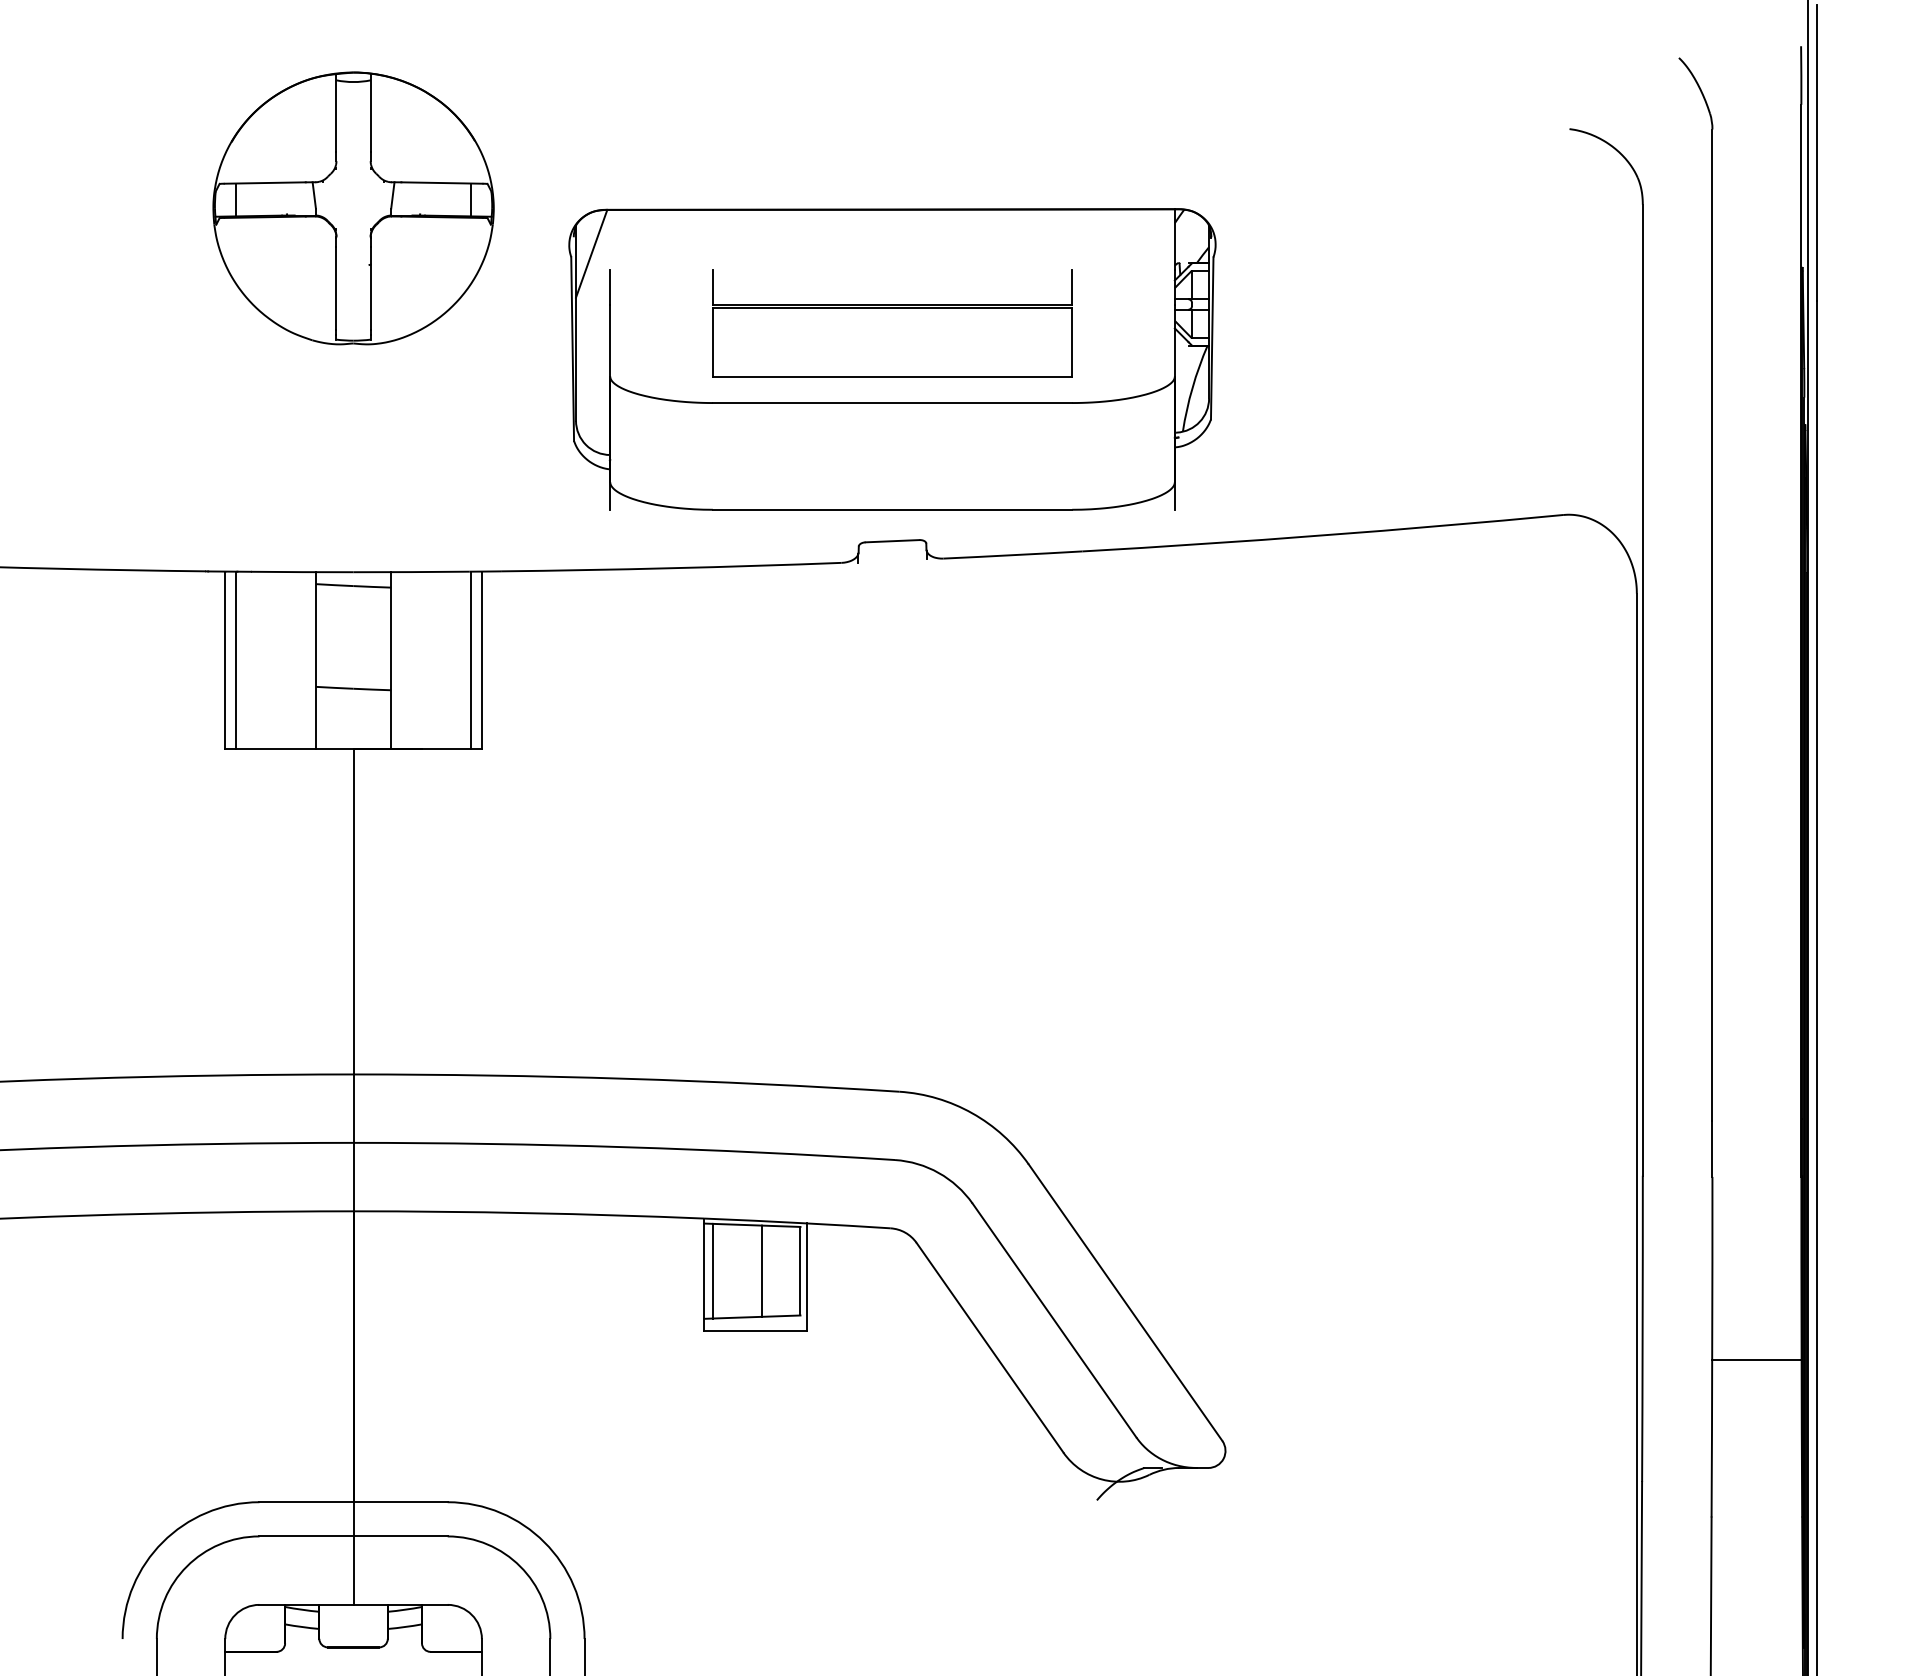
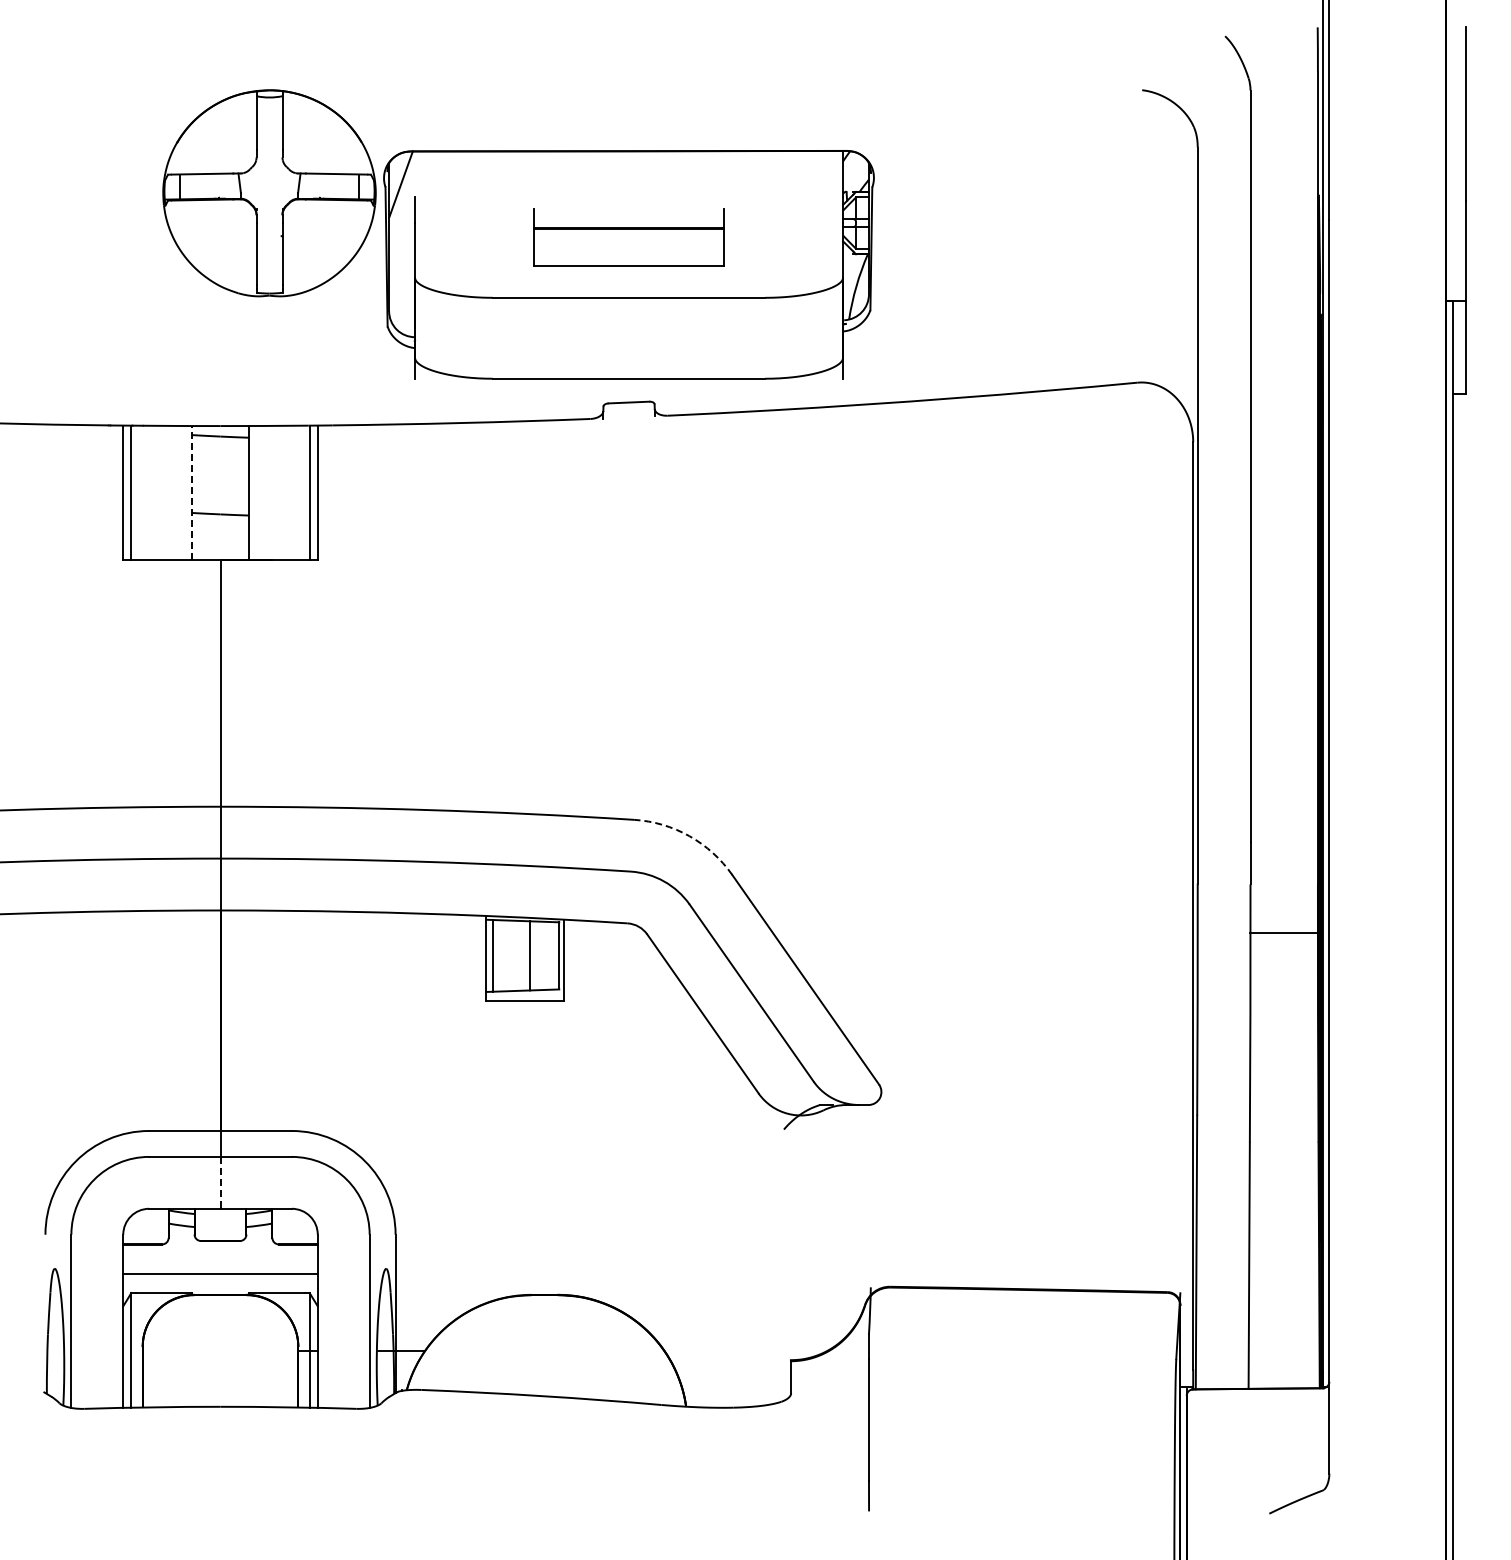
part: (353, 208) -> (269, 193), moved
part: (891, 323) -> (628, 237), size x0.7
line: (315, 659) -> (191, 492), solid -> dashed
arc: (972, 1113) -> (689, 836), solid -> dashed
line: (1755, 1360) -> (1283, 933), moved
line: (353, 1570) -> (220, 1182), solid -> dashed

